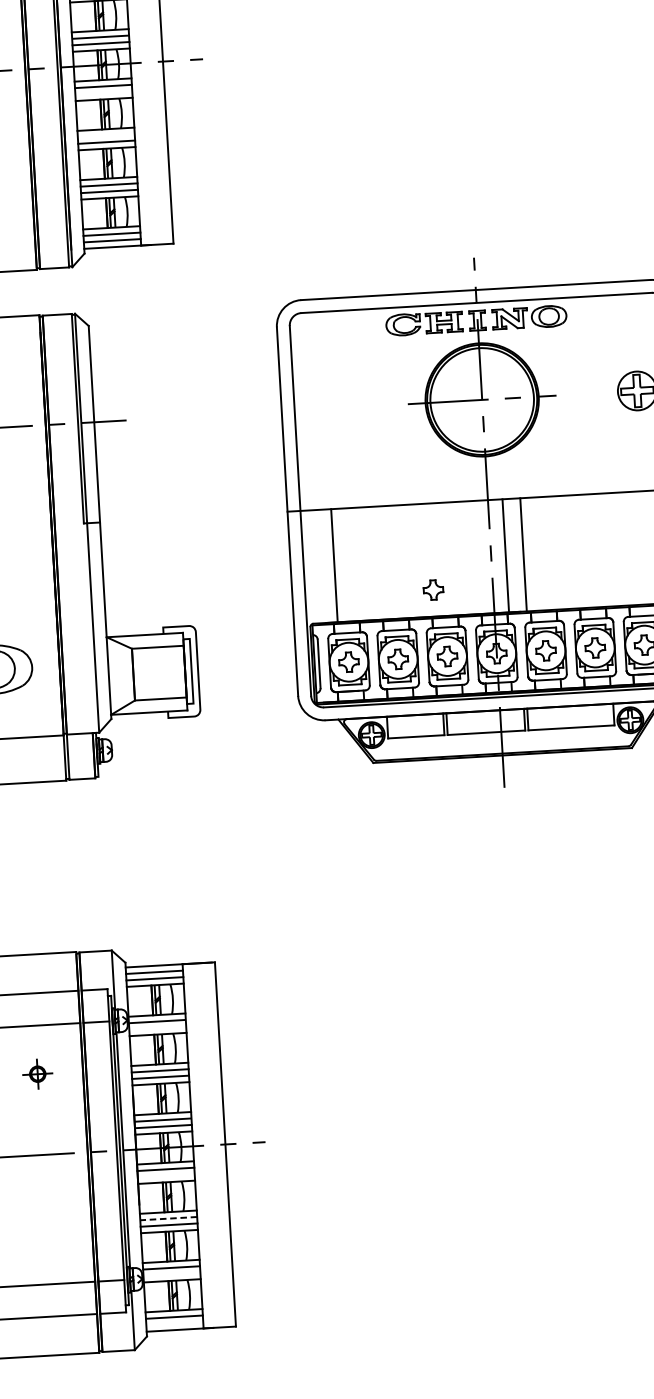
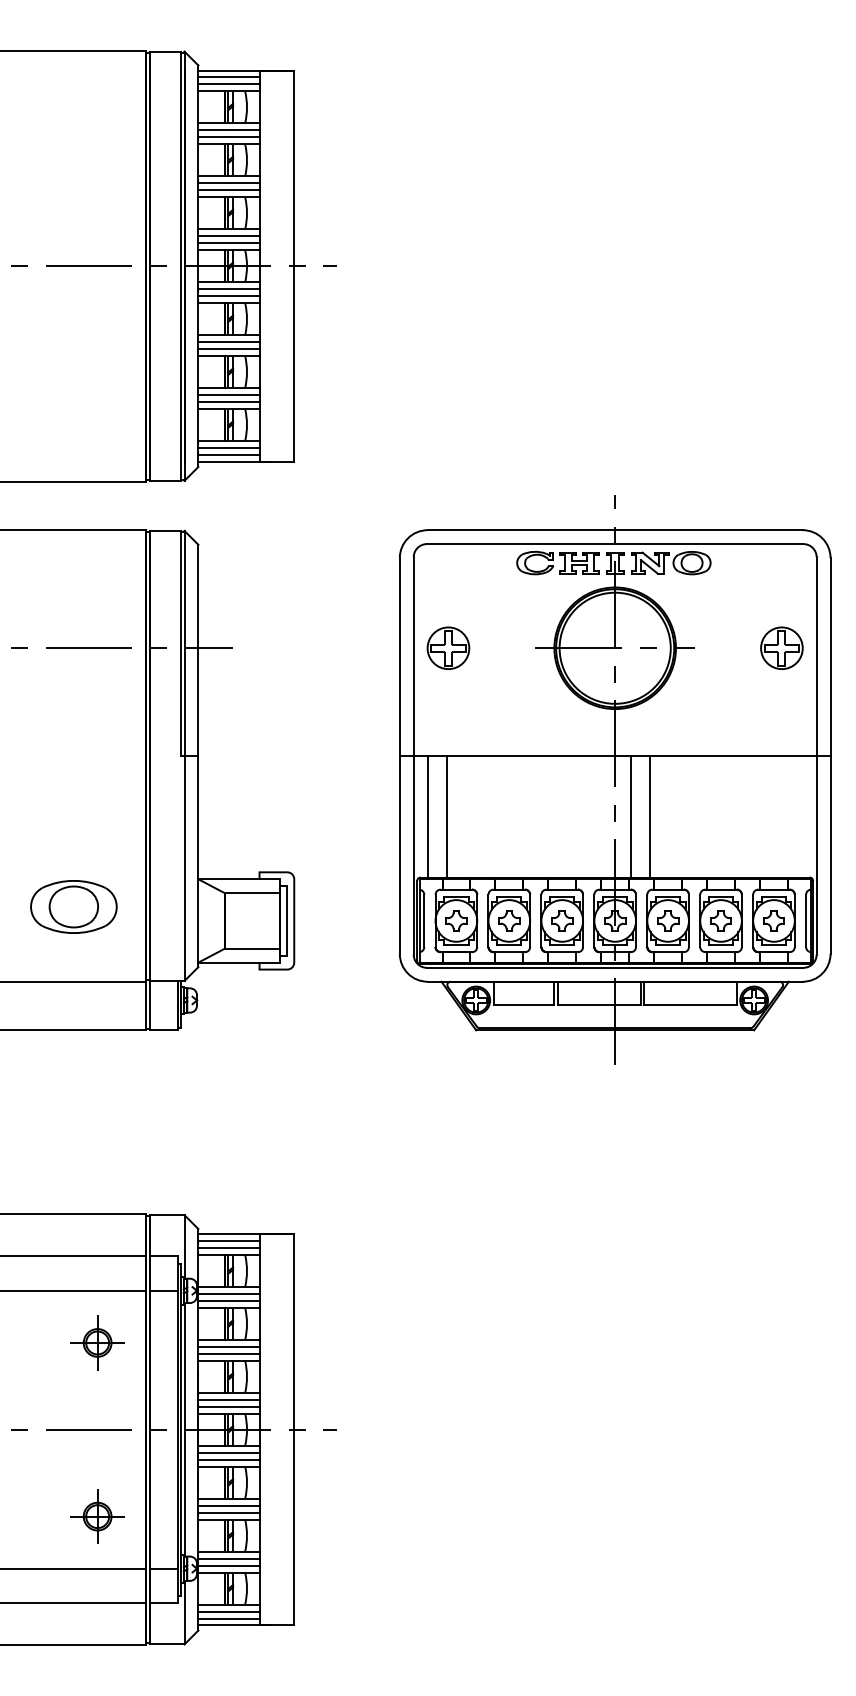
line: (103, 93) -> (228, 296), added
line: (105, 136) -> (228, 342), added
part: (327, 408) -> (448, 647), added
line: (316, 566) -> (427, 816), added
part: (433, 589) -> (551, 848), removed
line: (157, 1027) -> (228, 1300), added
part: (37, 1073) -> (97, 1342), size x1.67
line: (165, 1175) -> (228, 1459), added
line: (168, 1218) -> (228, 1505), dashed -> solid
part: (46, 1235) -> (97, 1516), added
line: (171, 1274) -> (228, 1565), added
line: (174, 1323) -> (228, 1618), added

